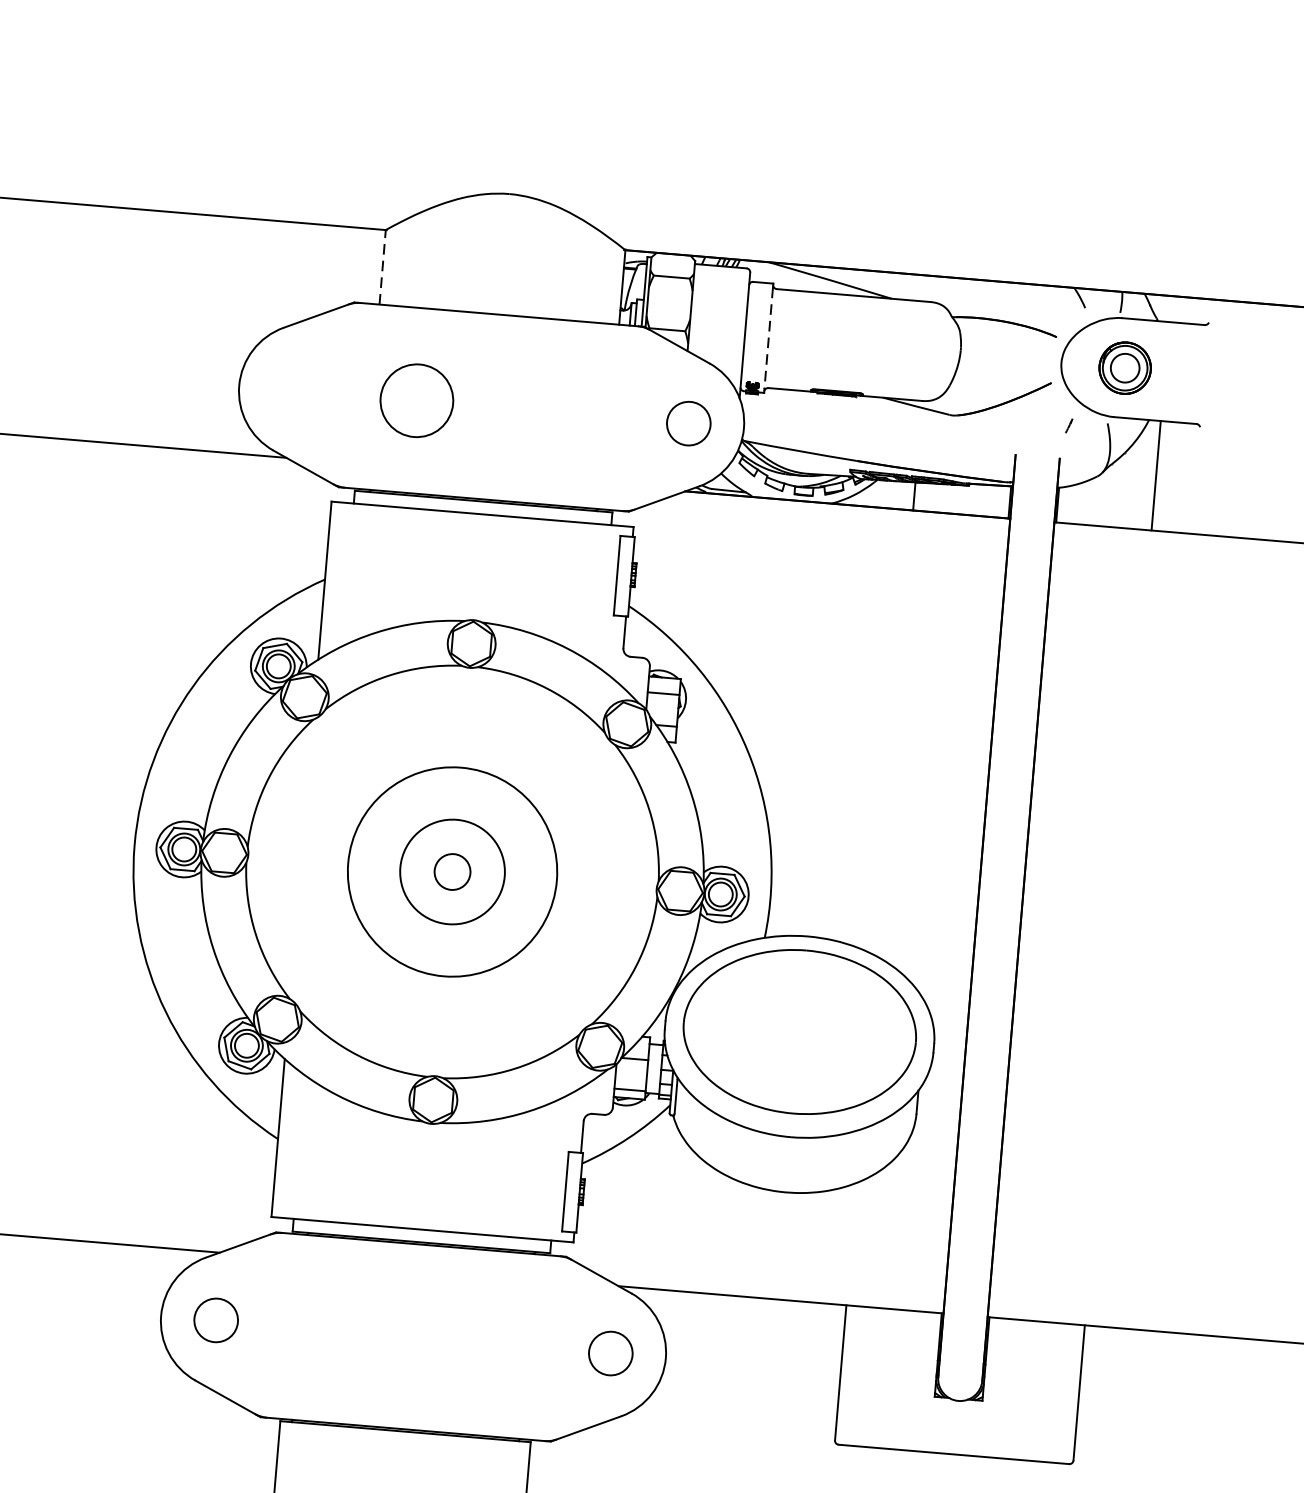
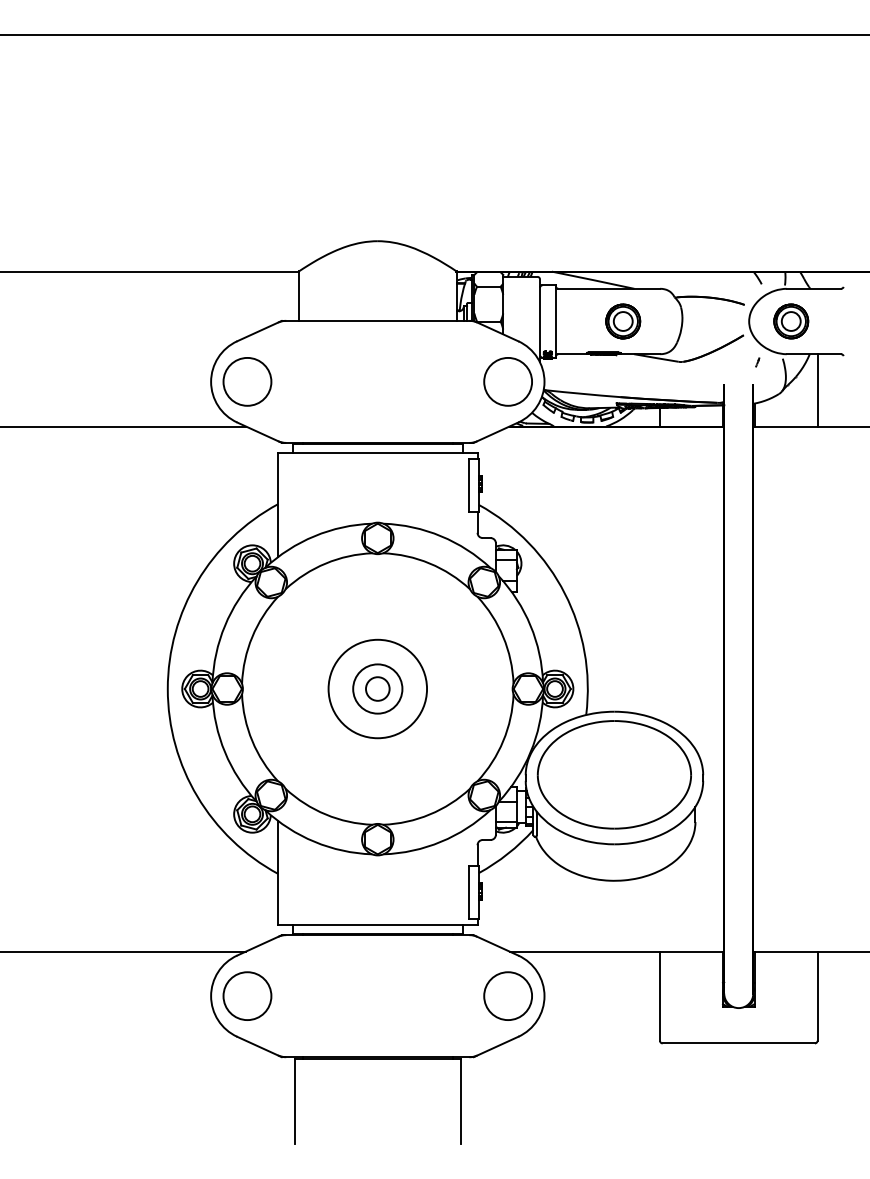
line: (382, 267) -> (298, 296), dashed -> solid
line: (768, 339) -> (555, 322), dashed -> solid
part: (871, 346) -> (623, 321), added
circle: (416, 400) -> (247, 381), moved
circle: (687, 422) -> (507, 381), size x1.67
circle: (452, 871) -> (377, 688), size x0.71
circle: (452, 871) -> (377, 688), size x0.71
circle: (216, 1320) -> (247, 996), size x1.67
circle: (611, 1354) -> (508, 996), size x1.67

